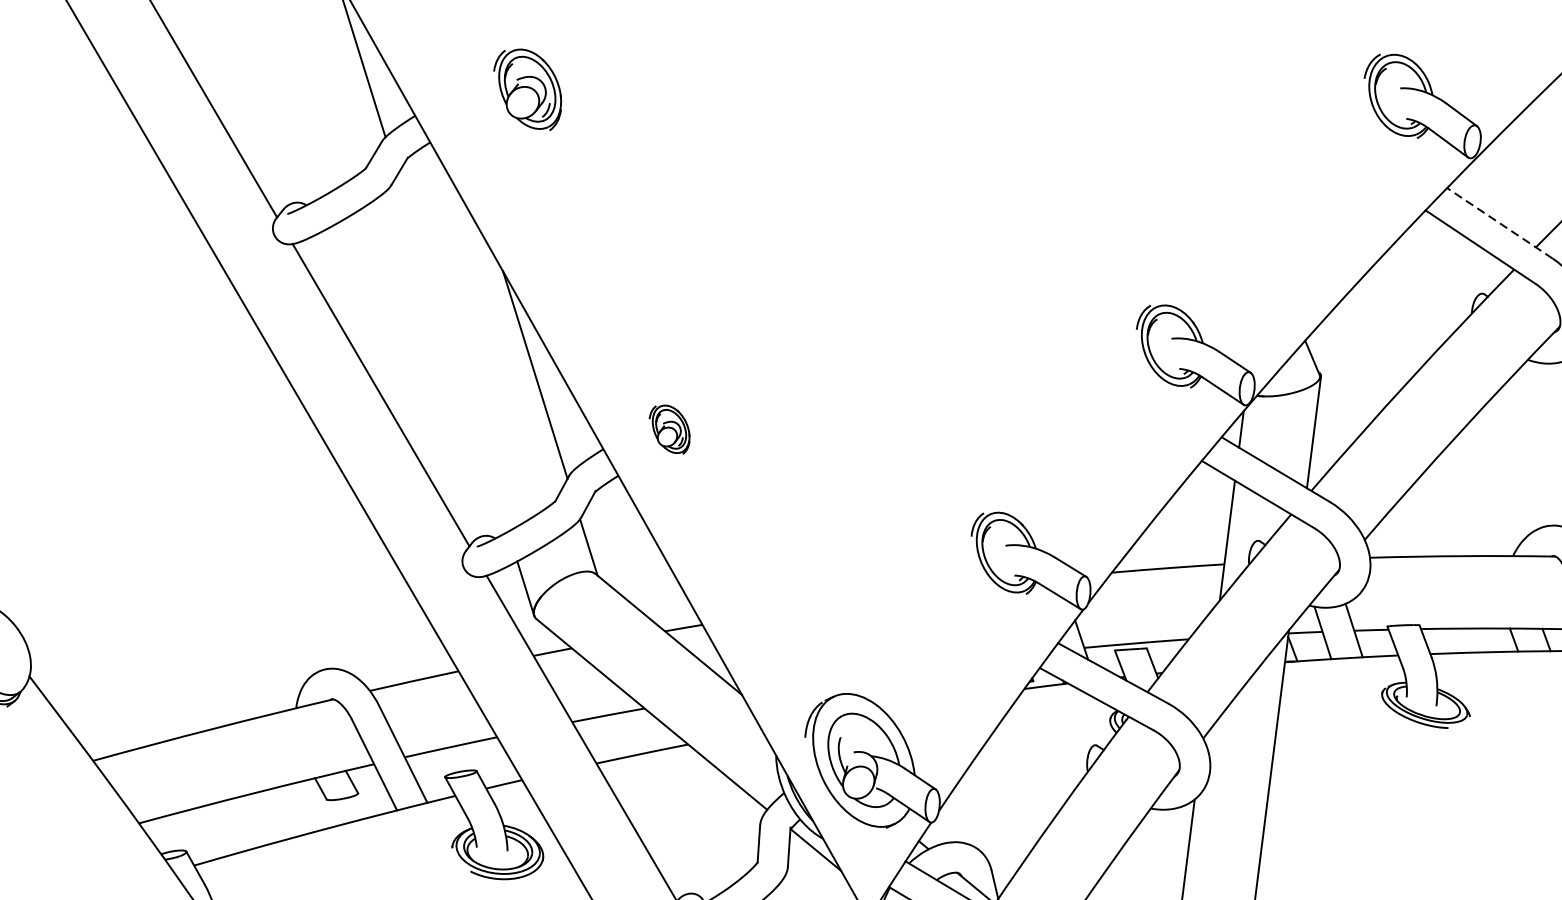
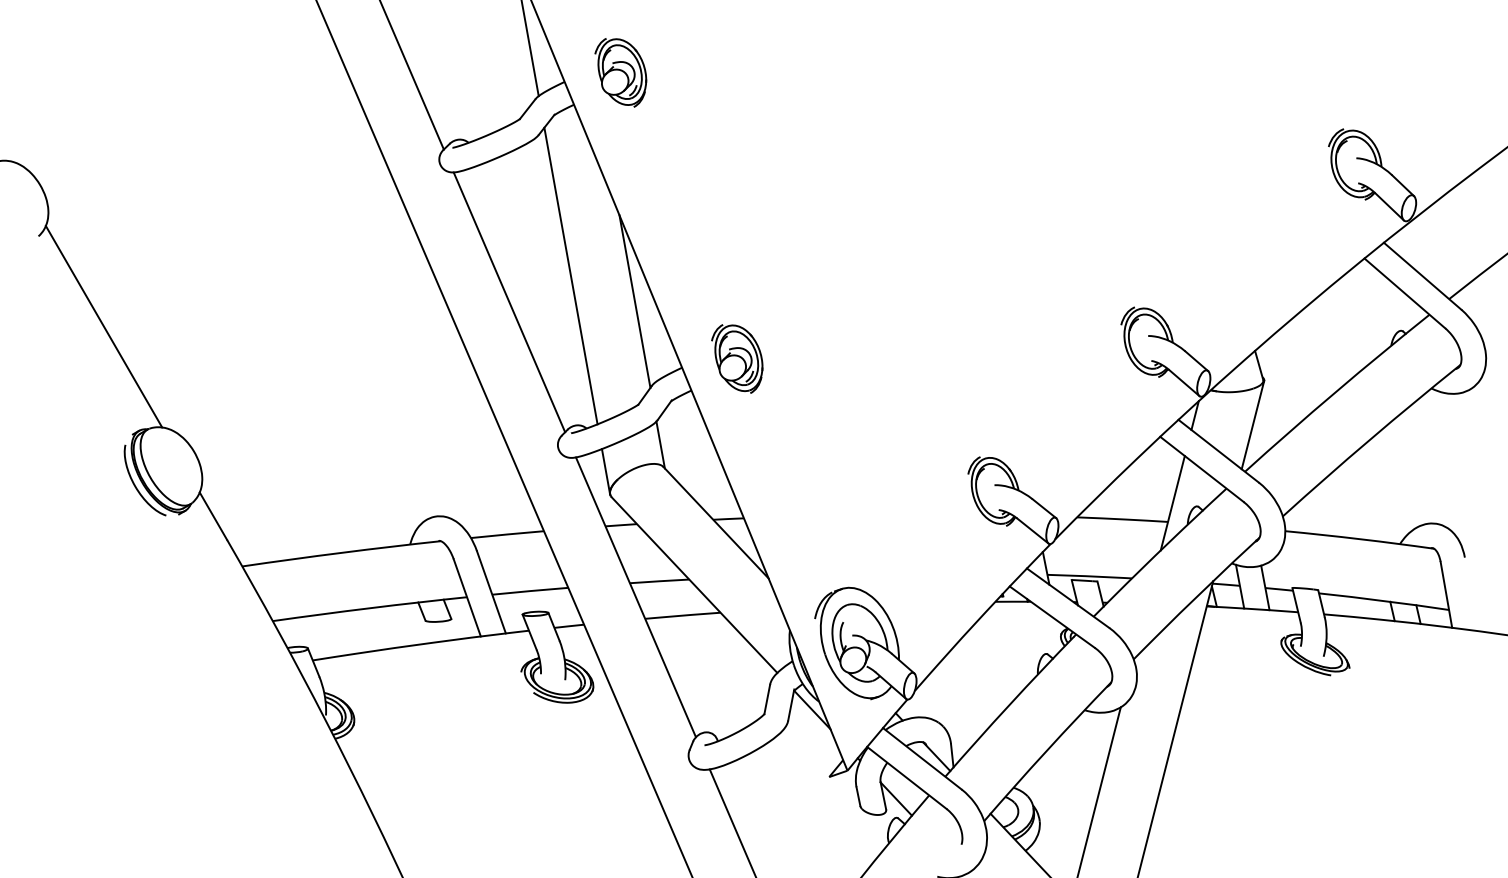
part: (527, 89) -> (620, 72), moved
line: (1499, 222) -> (1422, 275), dashed -> solid
line: (452, 352) -> (570, 275), added
part: (670, 429) -> (737, 358), size x1.67

